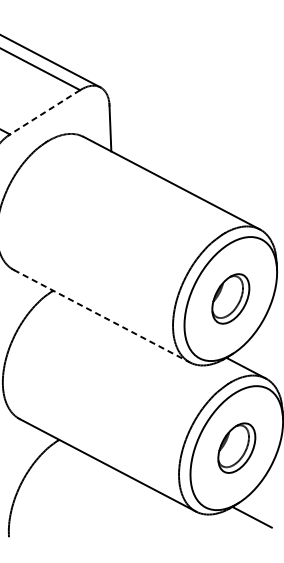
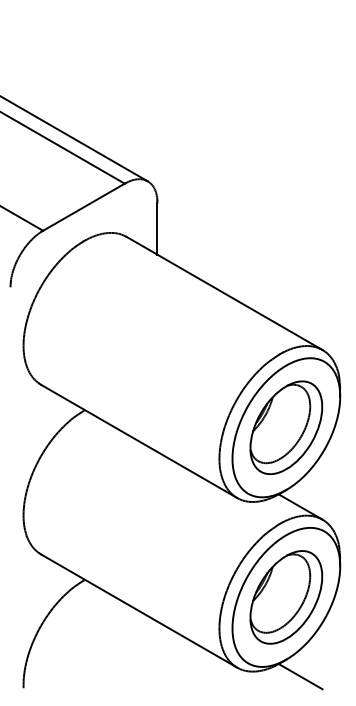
line: (44, 112) -> (83, 207), dashed -> solid
part: (230, 298) -> (286, 427), size x1.67
line: (102, 316) -> (139, 441), dashed -> solid
part: (236, 448) -> (286, 597), size x1.67

